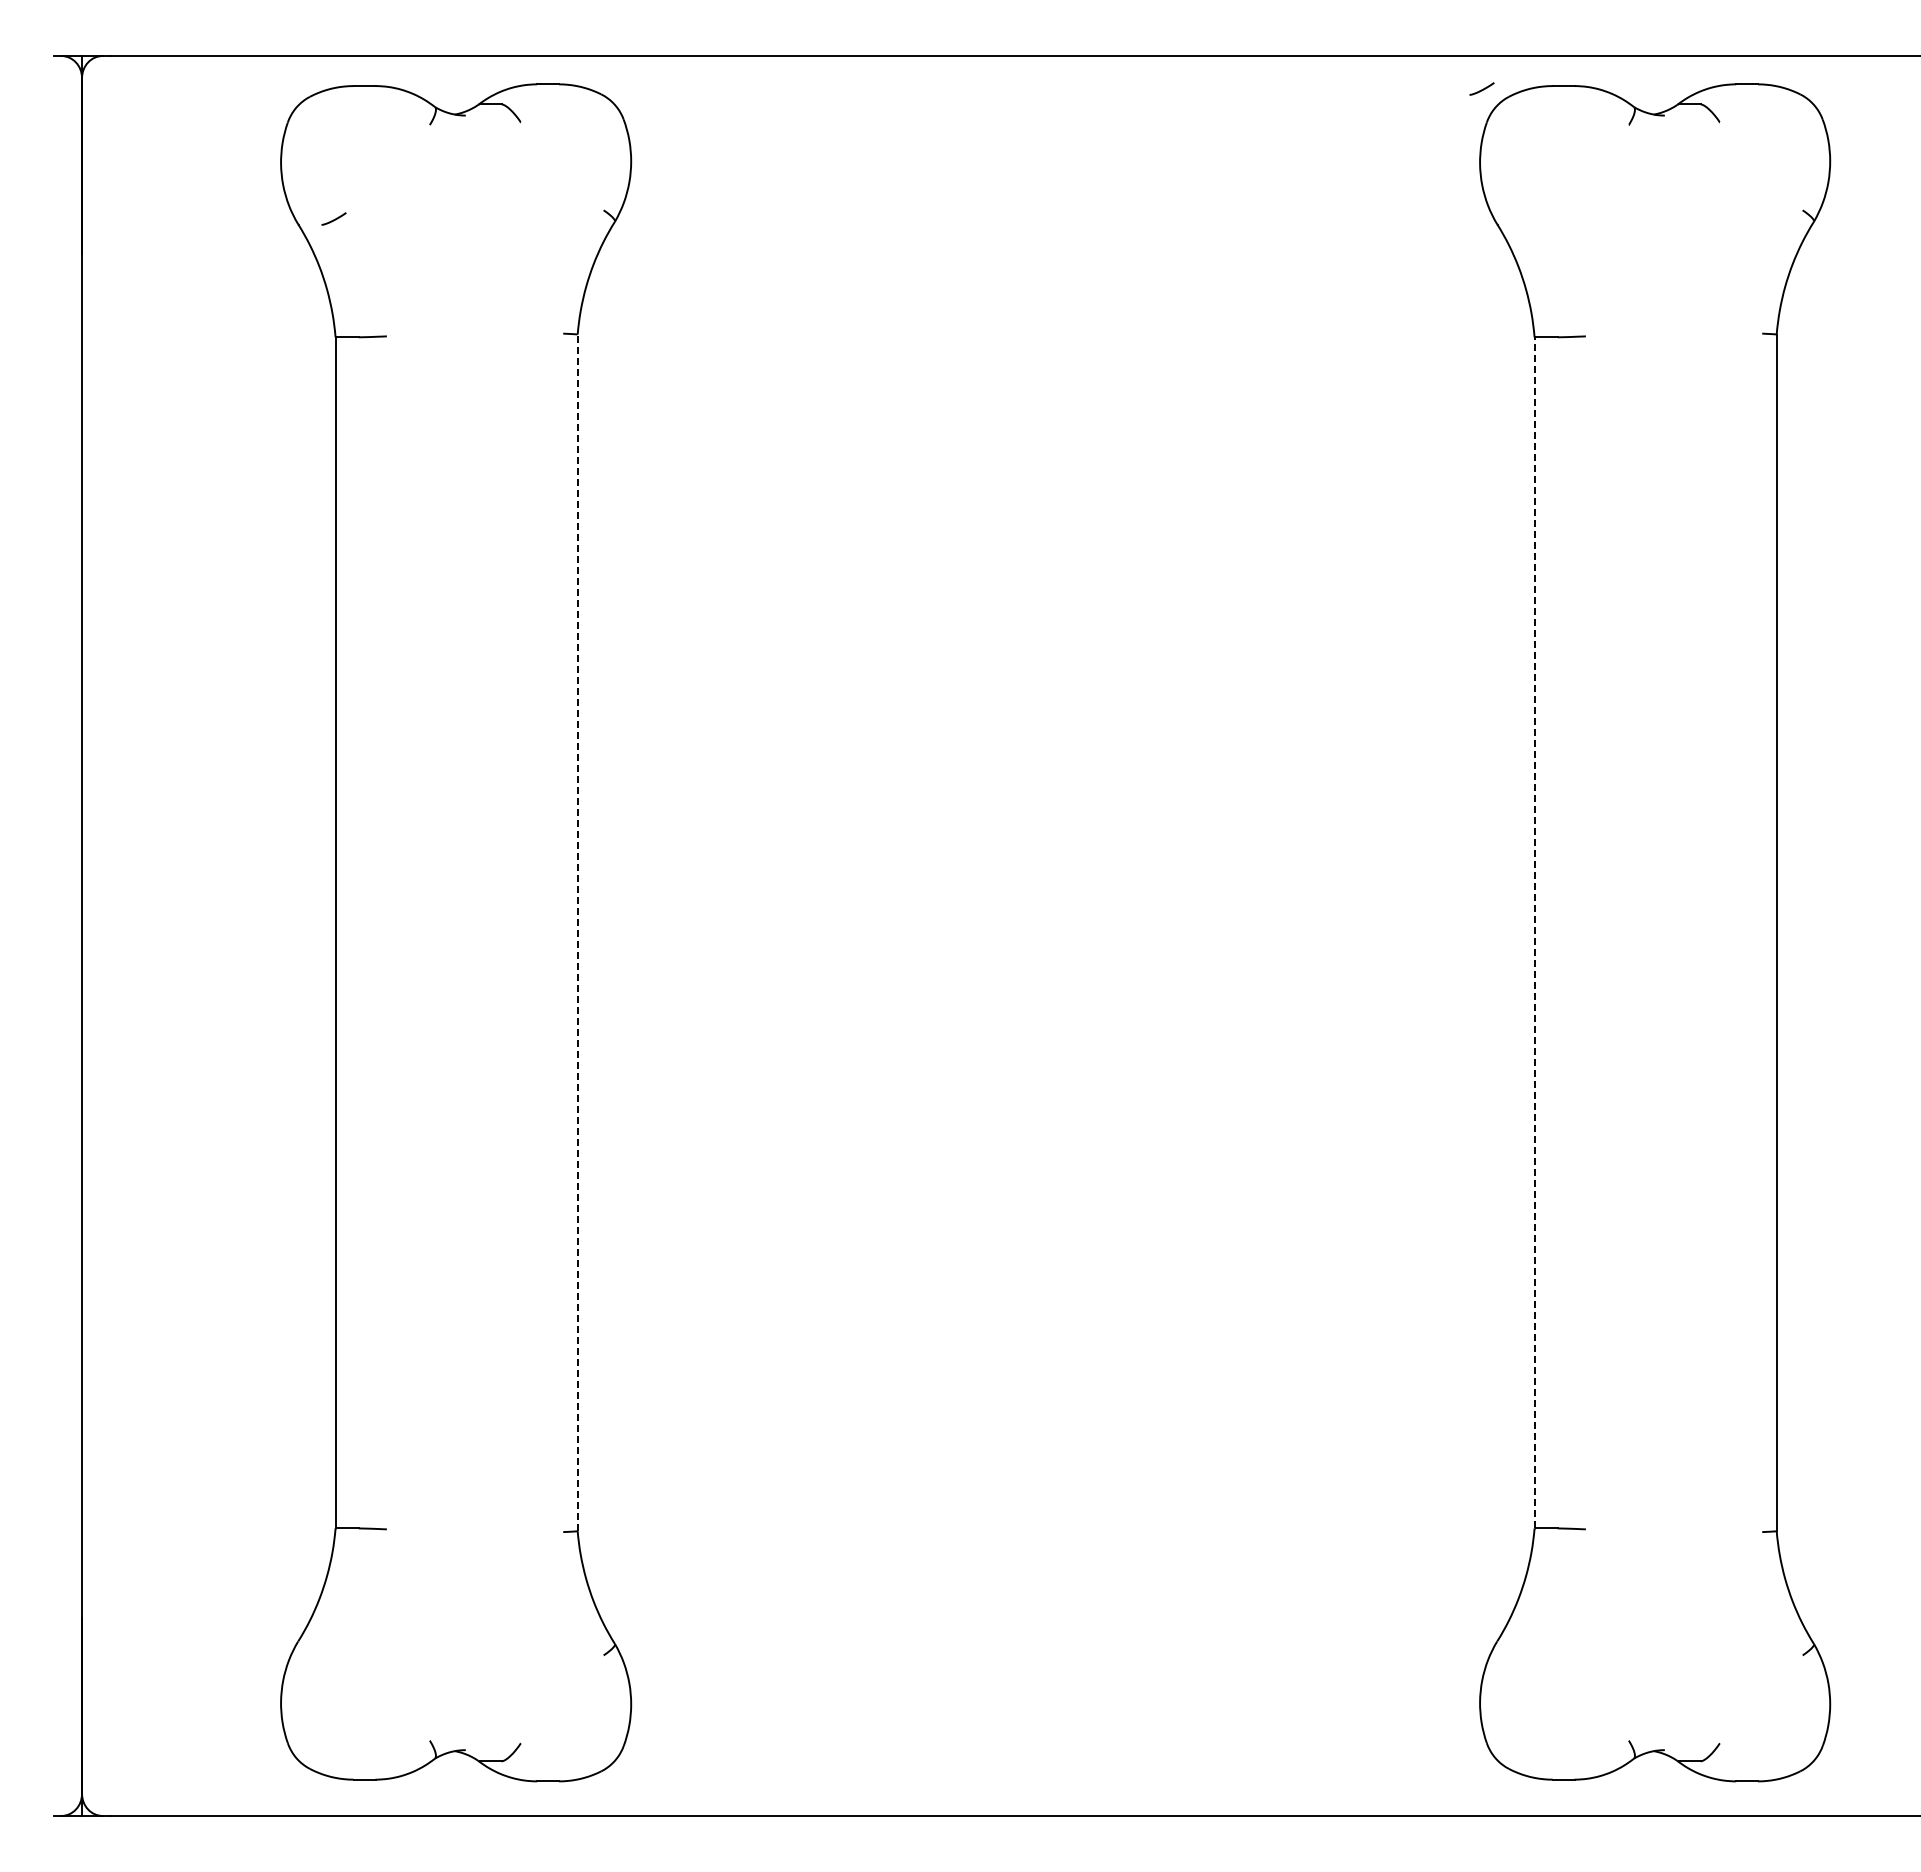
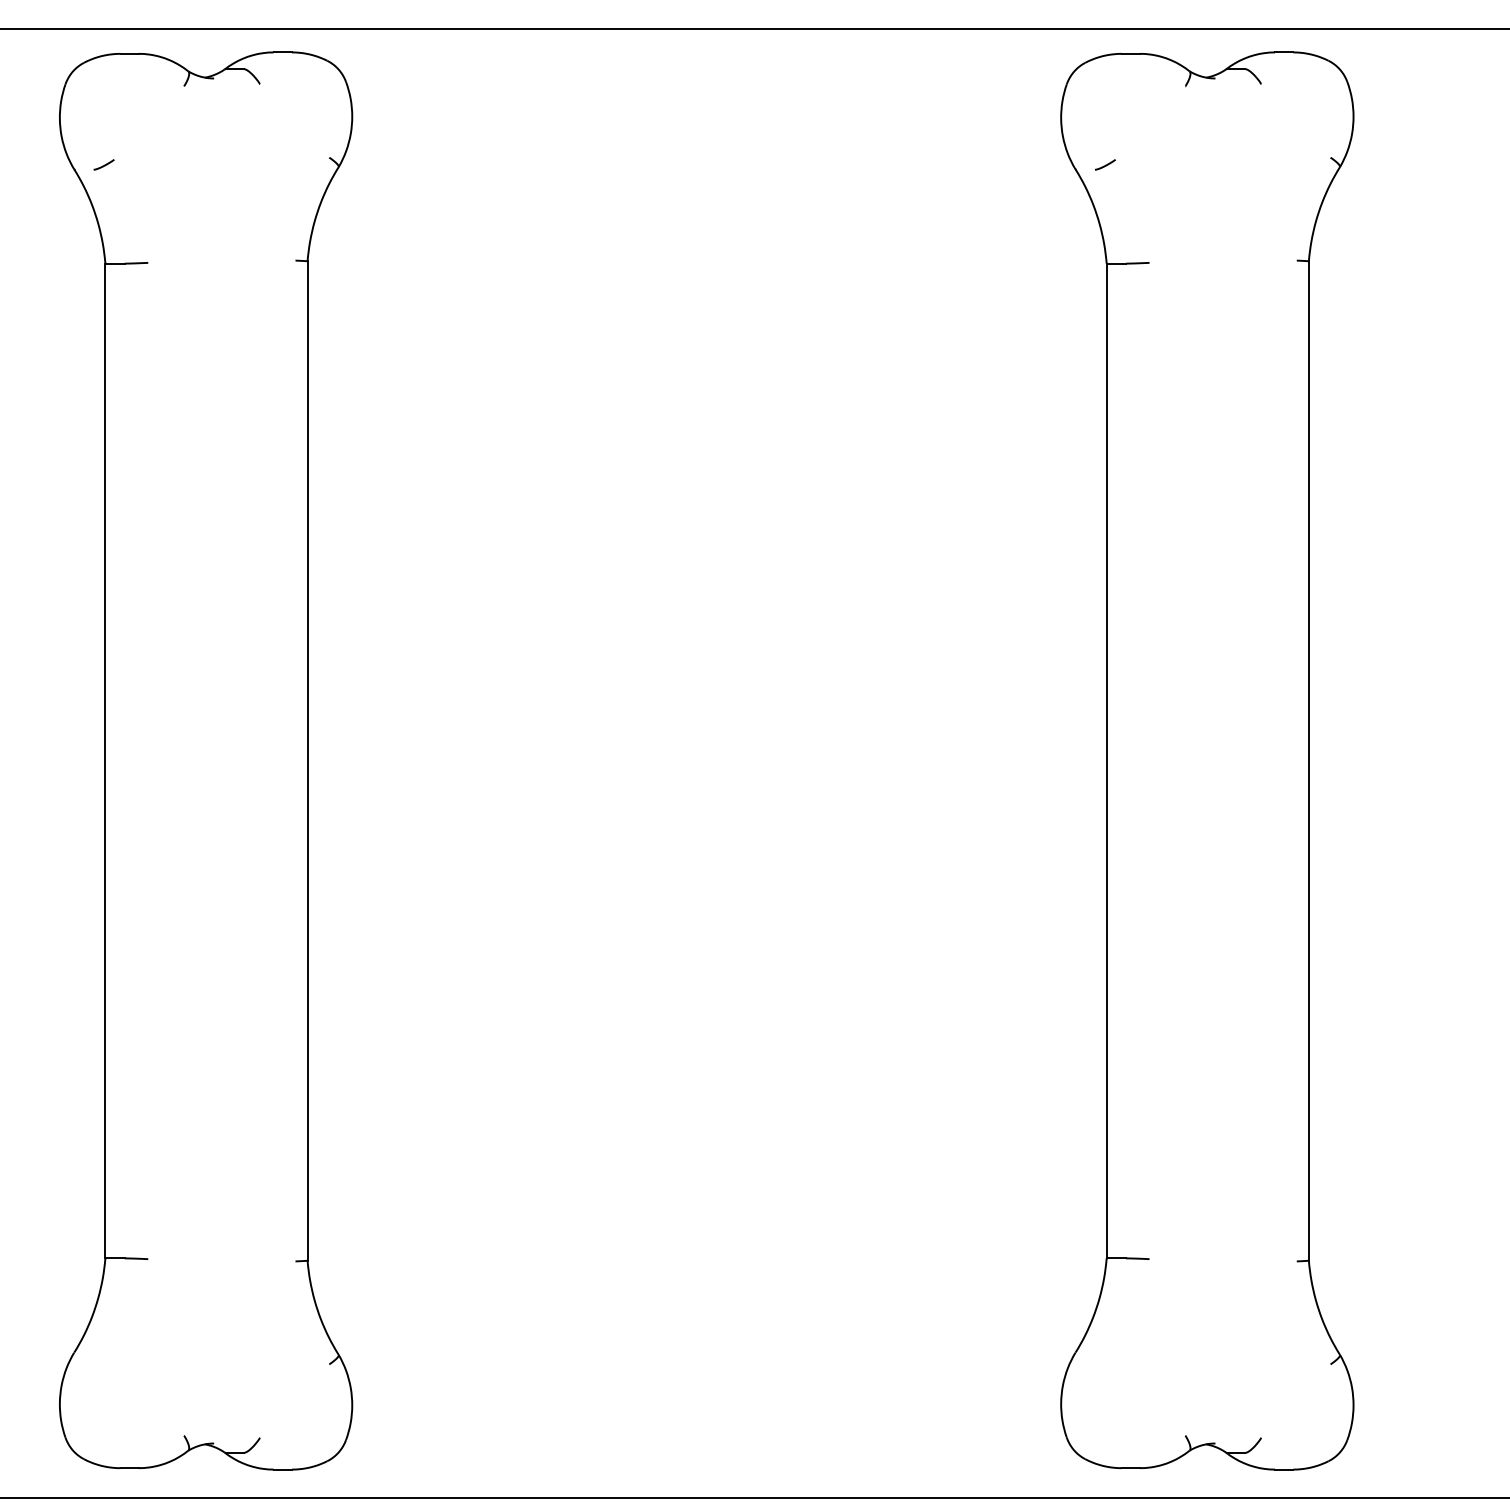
curve: (1481, 89) -> (1104, 165), moved
line: (577, 932) -> (307, 760), dashed -> solid
line: (1534, 932) -> (1106, 760), dashed -> solid

